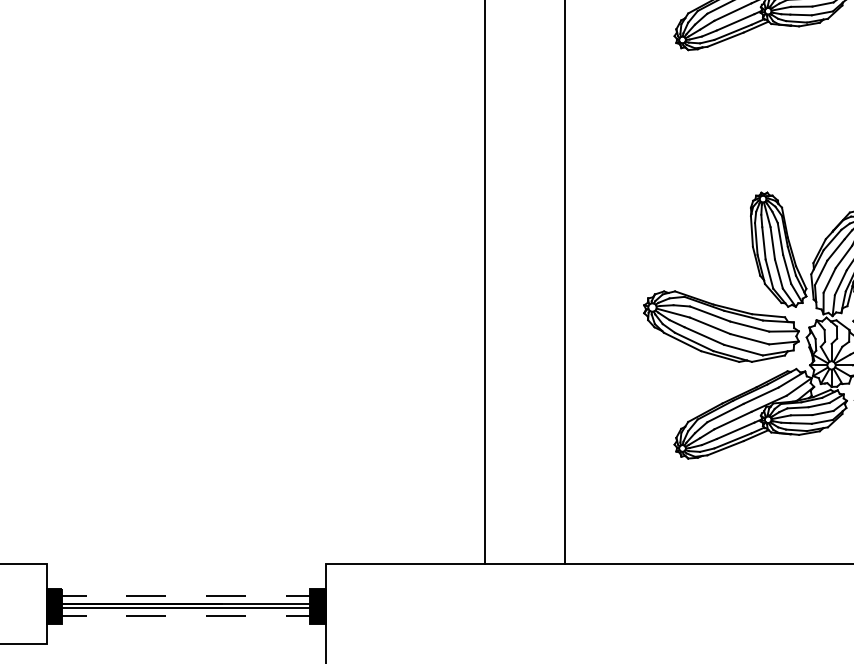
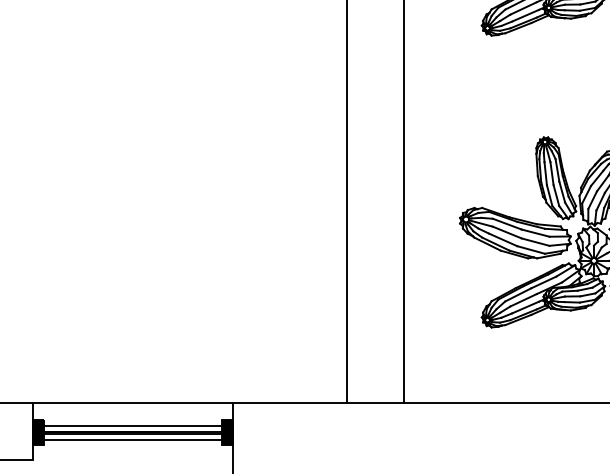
line: (185, 565) -> (132, 403), added
line: (186, 595) -> (133, 425), dashed -> solid
line: (186, 616) -> (133, 440), dashed -> solid

